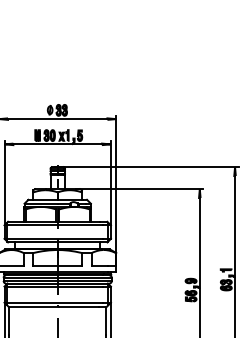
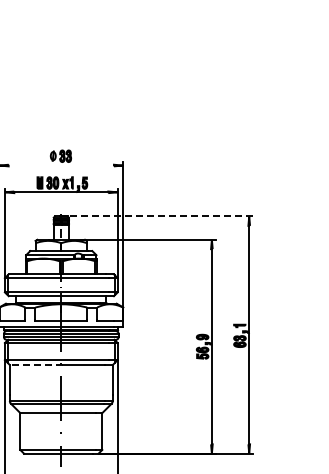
line: (56, 119) -> (60, 165), removed
line: (147, 167) -> (156, 216), solid -> dashed
line: (33, 306) -> (35, 364), solid -> dashed

